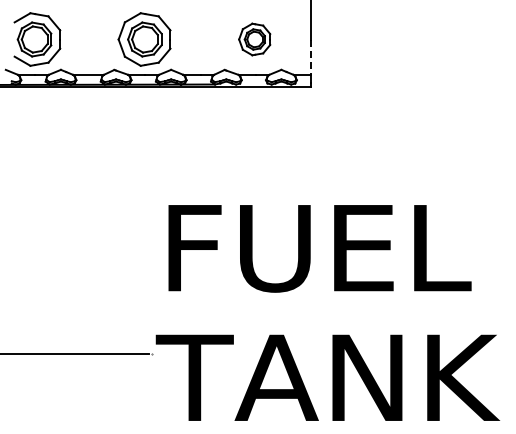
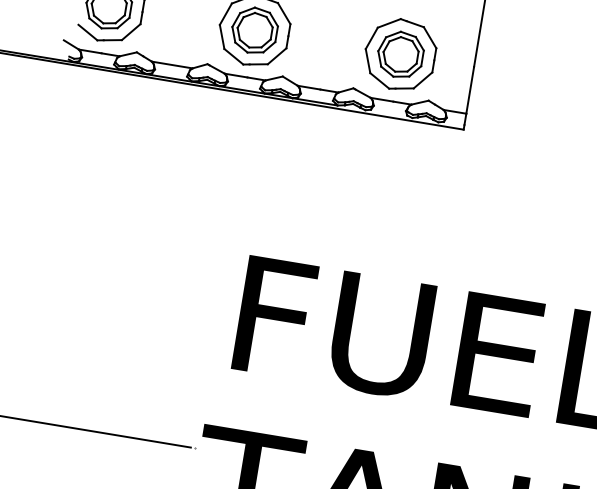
part: (254, 39) -> (399, 54), size x1.67
line: (310, 57) -> (469, 90), dashed -> solid

